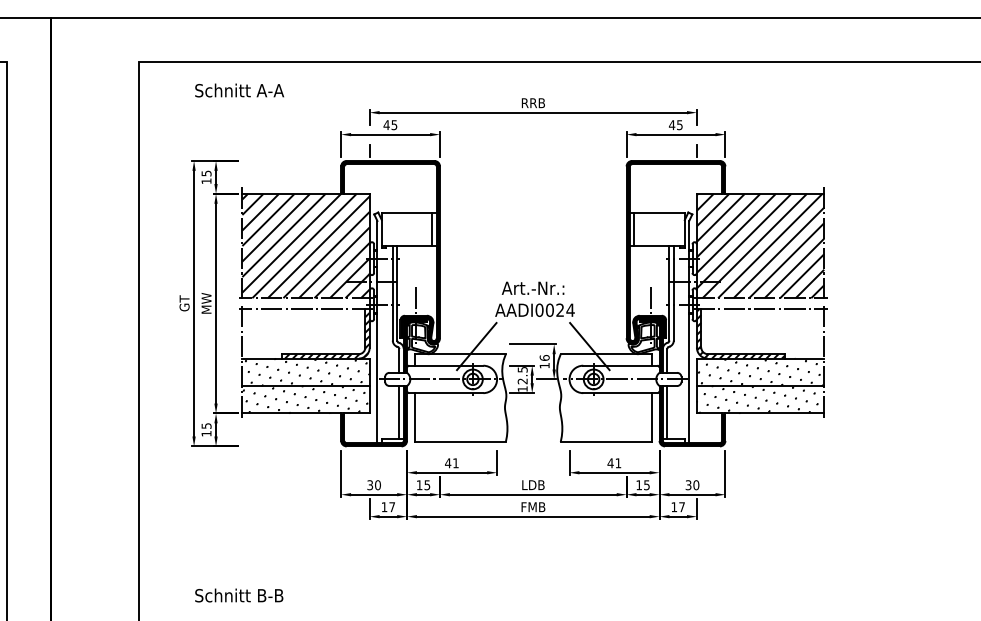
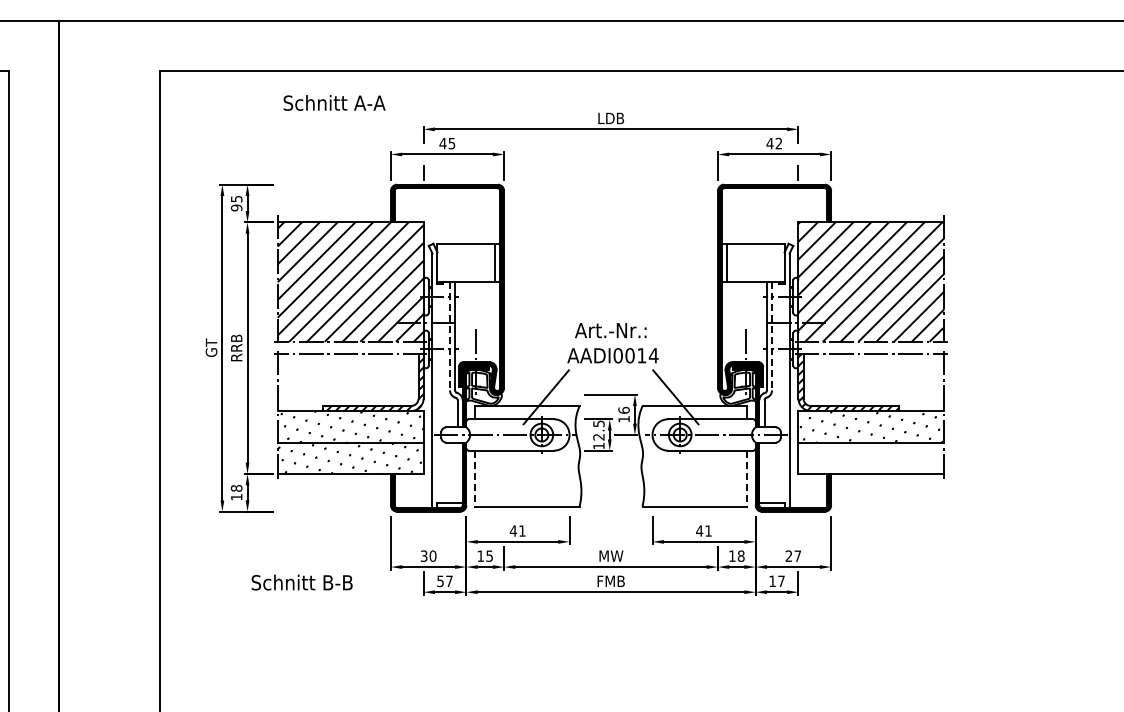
text: (239, 90) -> (334, 102), moved
text: (533, 103) -> (611, 118), RRB -> LDB
text: (679, 125) -> (778, 143), 45 -> 42
text: (206, 180) -> (236, 207), 15 -> 95
line: (393, 293) -> (450, 336), solid -> dashed
line: (674, 293) -> (772, 336), solid -> dashed
text: (206, 303) -> (236, 347), MW -> RRB
text: (559, 310) -> (641, 355), AADI0024 -> AADI0014
hatch: (759, 399) -> (870, 457), removed
line: (399, 412) -> (457, 472), removed
line: (667, 412) -> (764, 472), removed
line: (415, 417) -> (475, 478), solid -> dashed
line: (651, 417) -> (746, 478), solid -> dashed
text: (206, 426) -> (236, 488), 15 -> 18
text: (533, 484) -> (611, 555), LDB -> MW
text: (646, 484) -> (740, 555), 15 -> 18
text: (692, 484) -> (793, 555), 30 -> 27
text: (384, 507) -> (440, 581), 17 -> 57
text: (238, 595) -> (301, 582), moved

